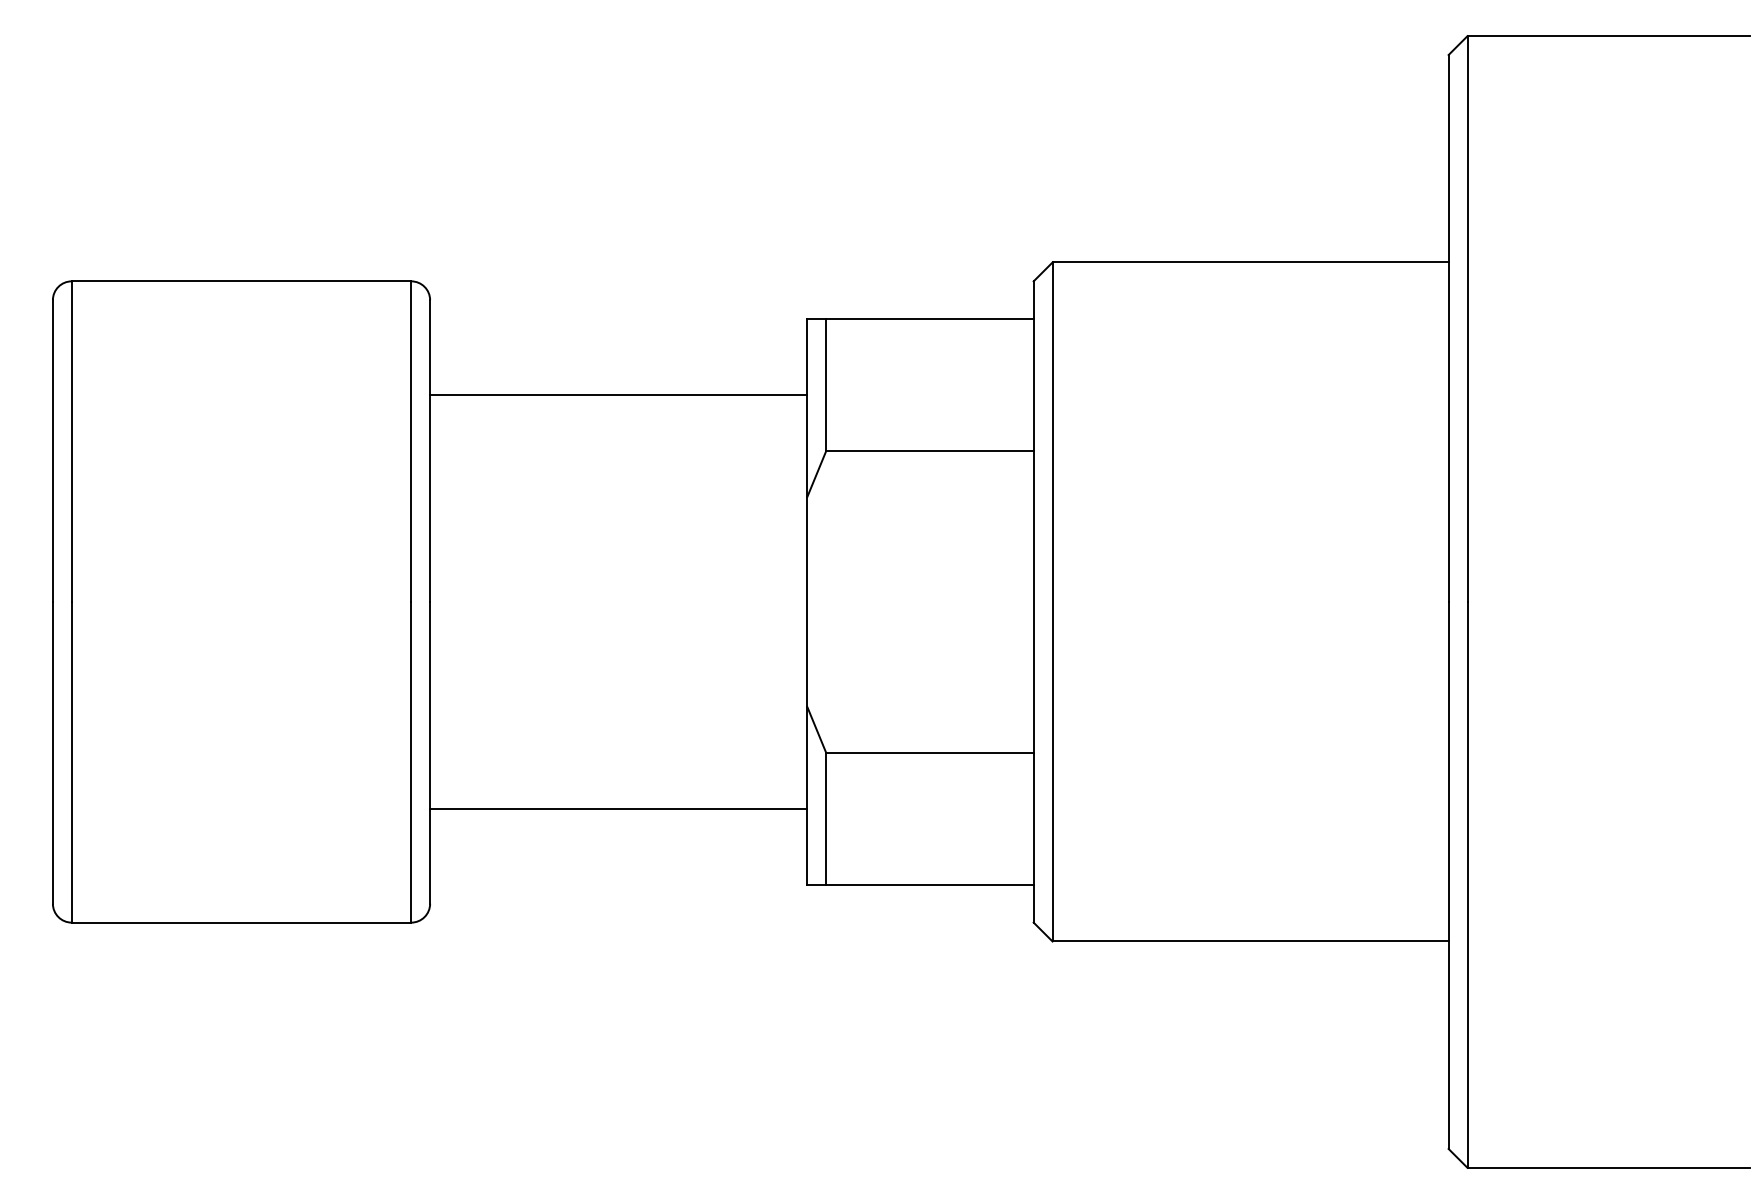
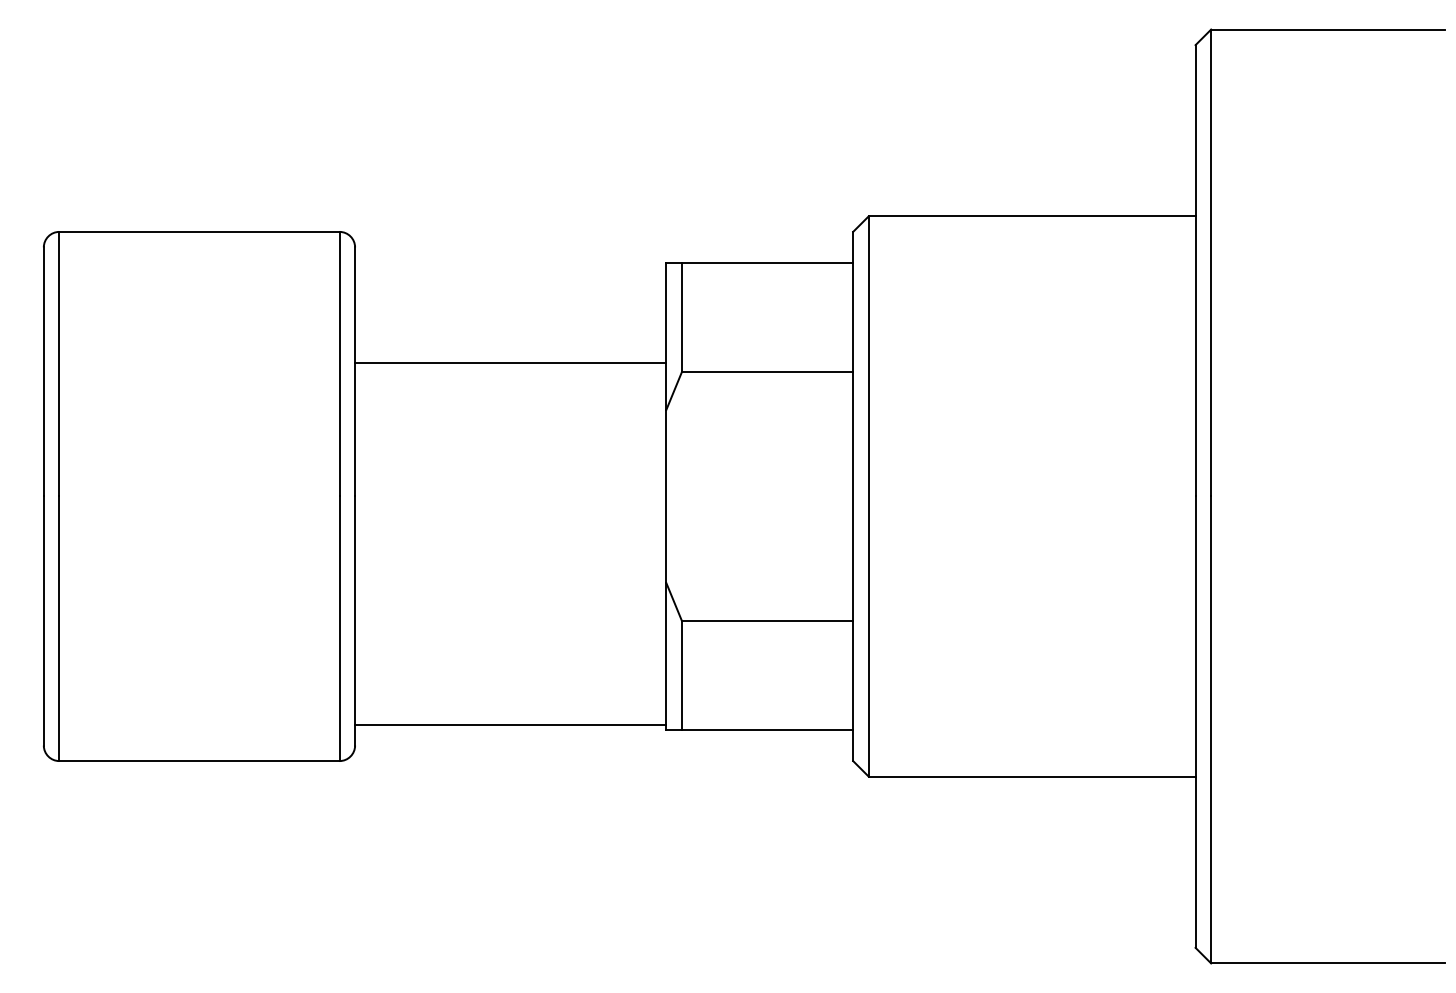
line: (618, 394) -> (510, 363), moved
line: (618, 809) -> (510, 725), moved

